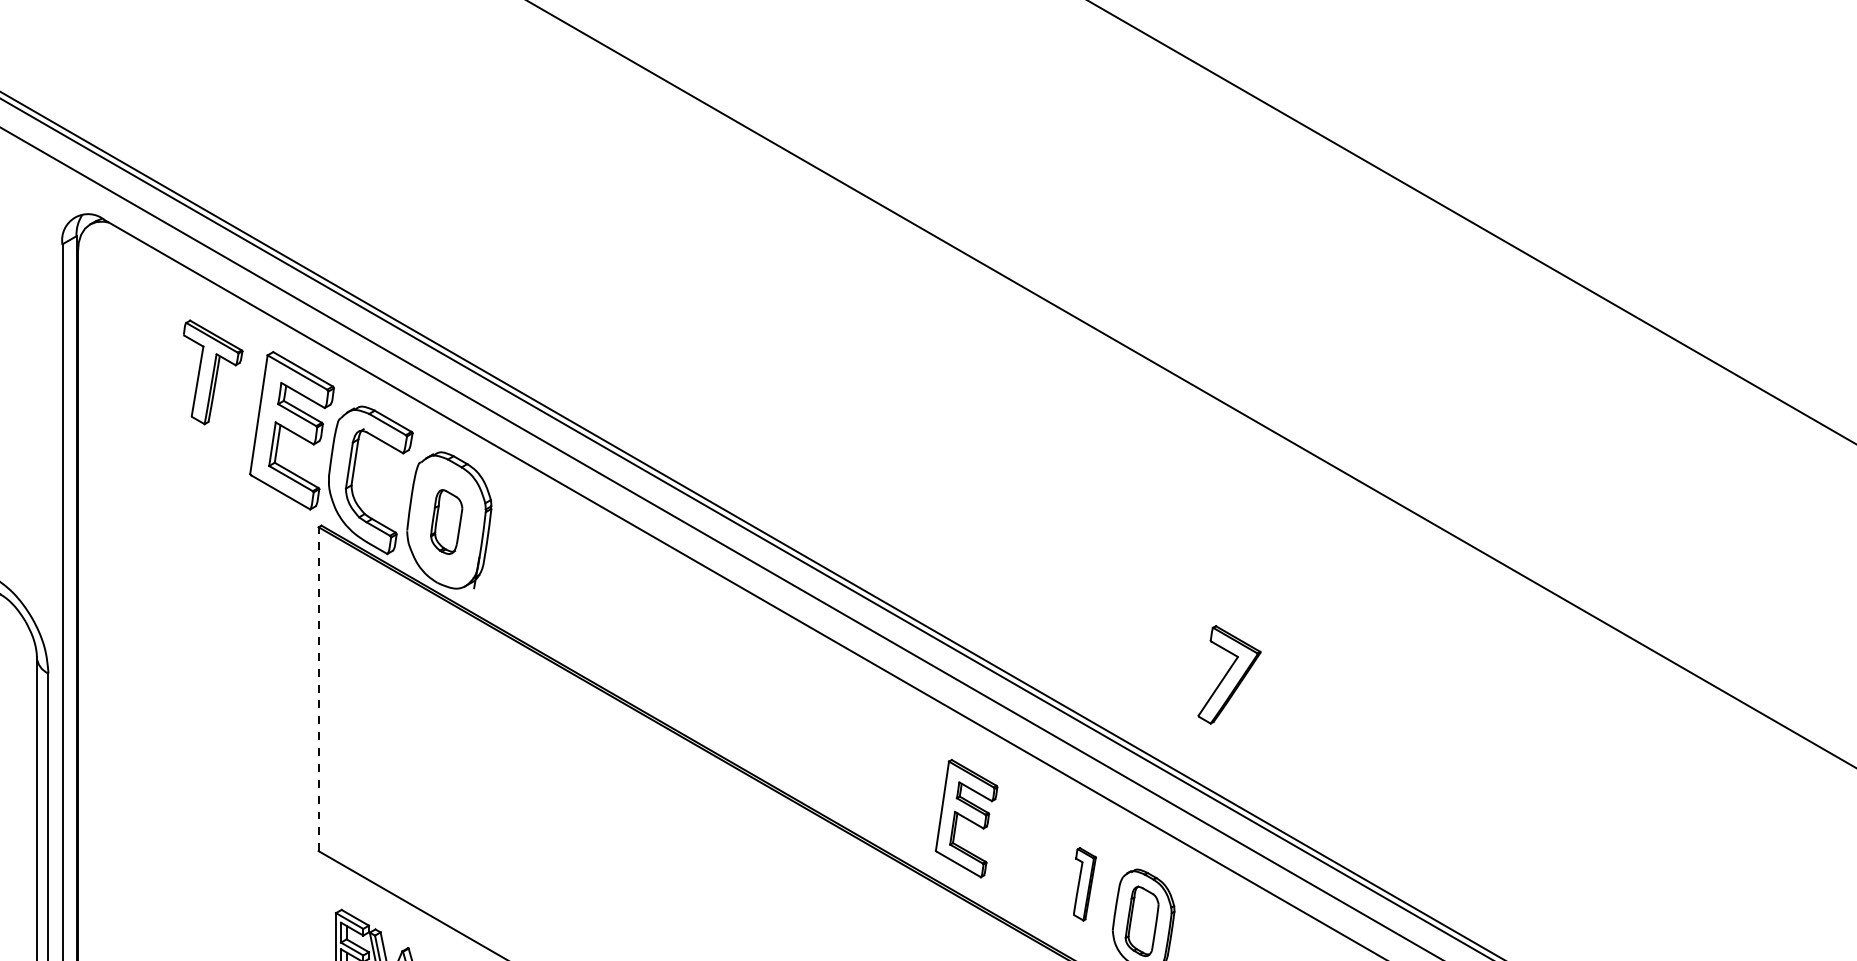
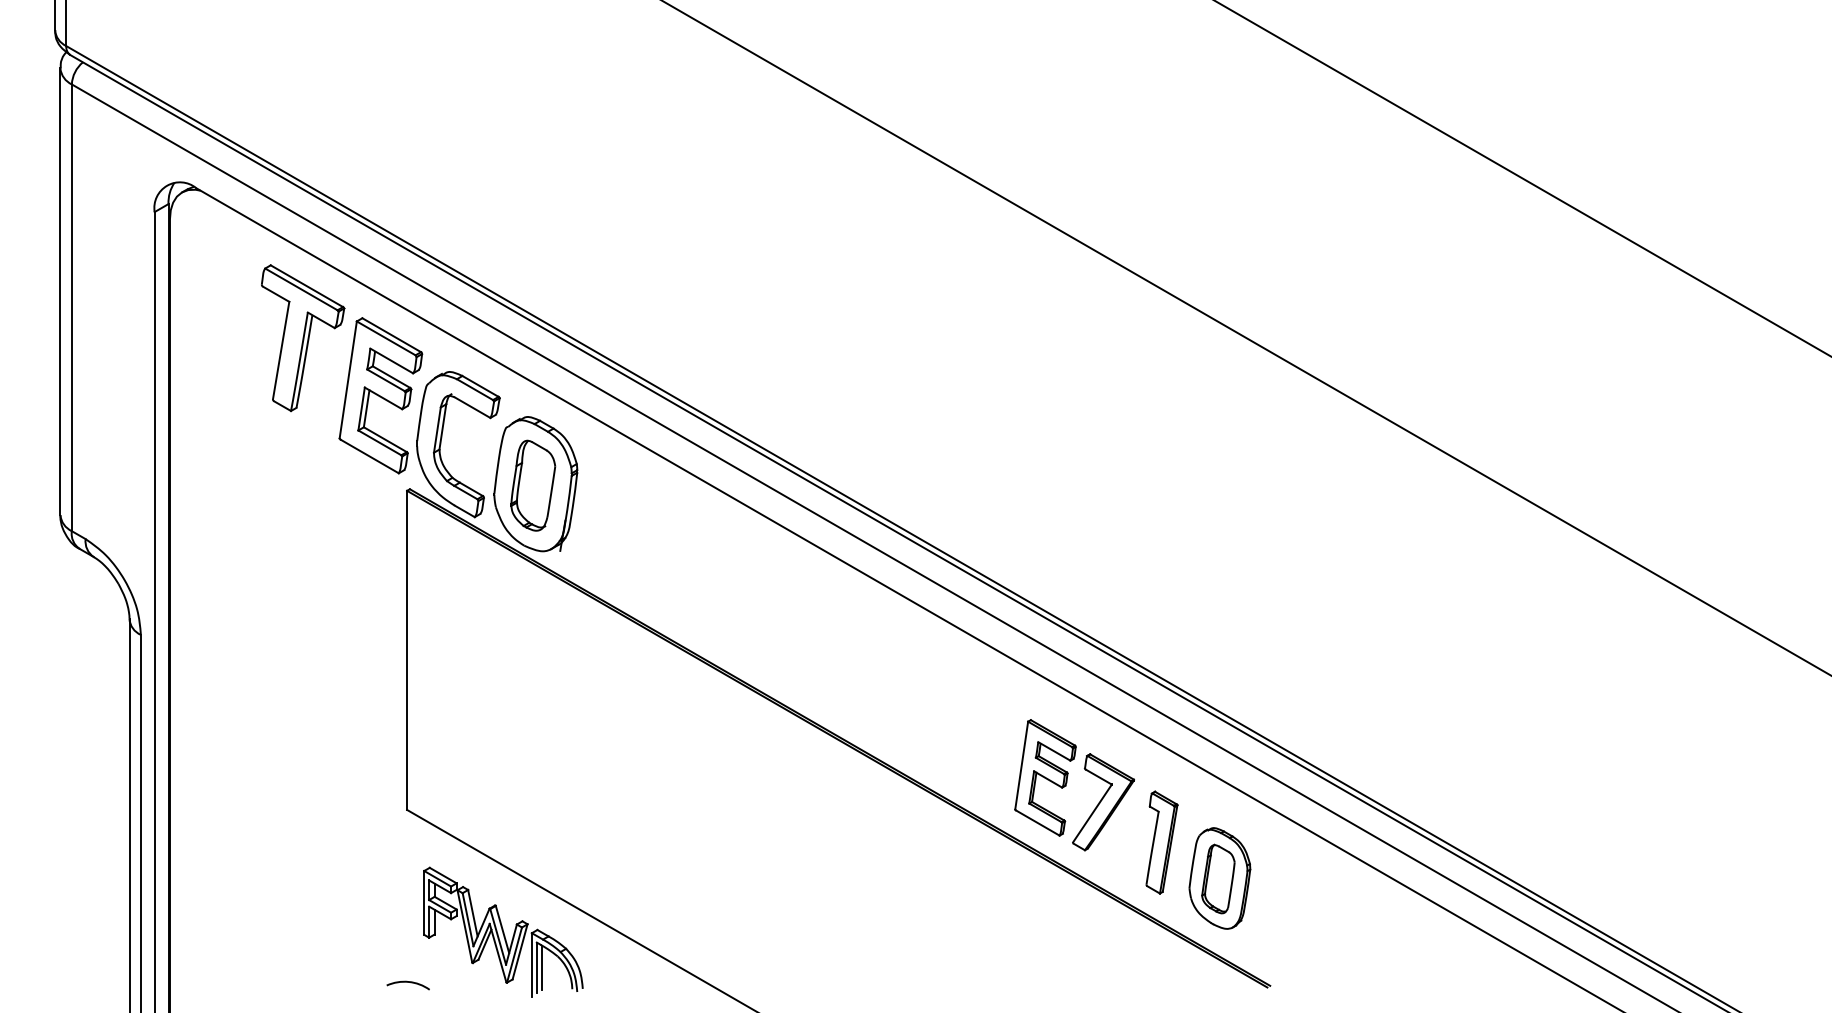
part: (213, 372) -> (303, 338), size x1.43
part: (446, 521) -> (533, 485), size x1.43
part: (1229, 675) -> (1103, 802), moved
line: (319, 689) -> (407, 650), dashed -> solid
part: (1084, 884) -> (1161, 842), size x1.43

